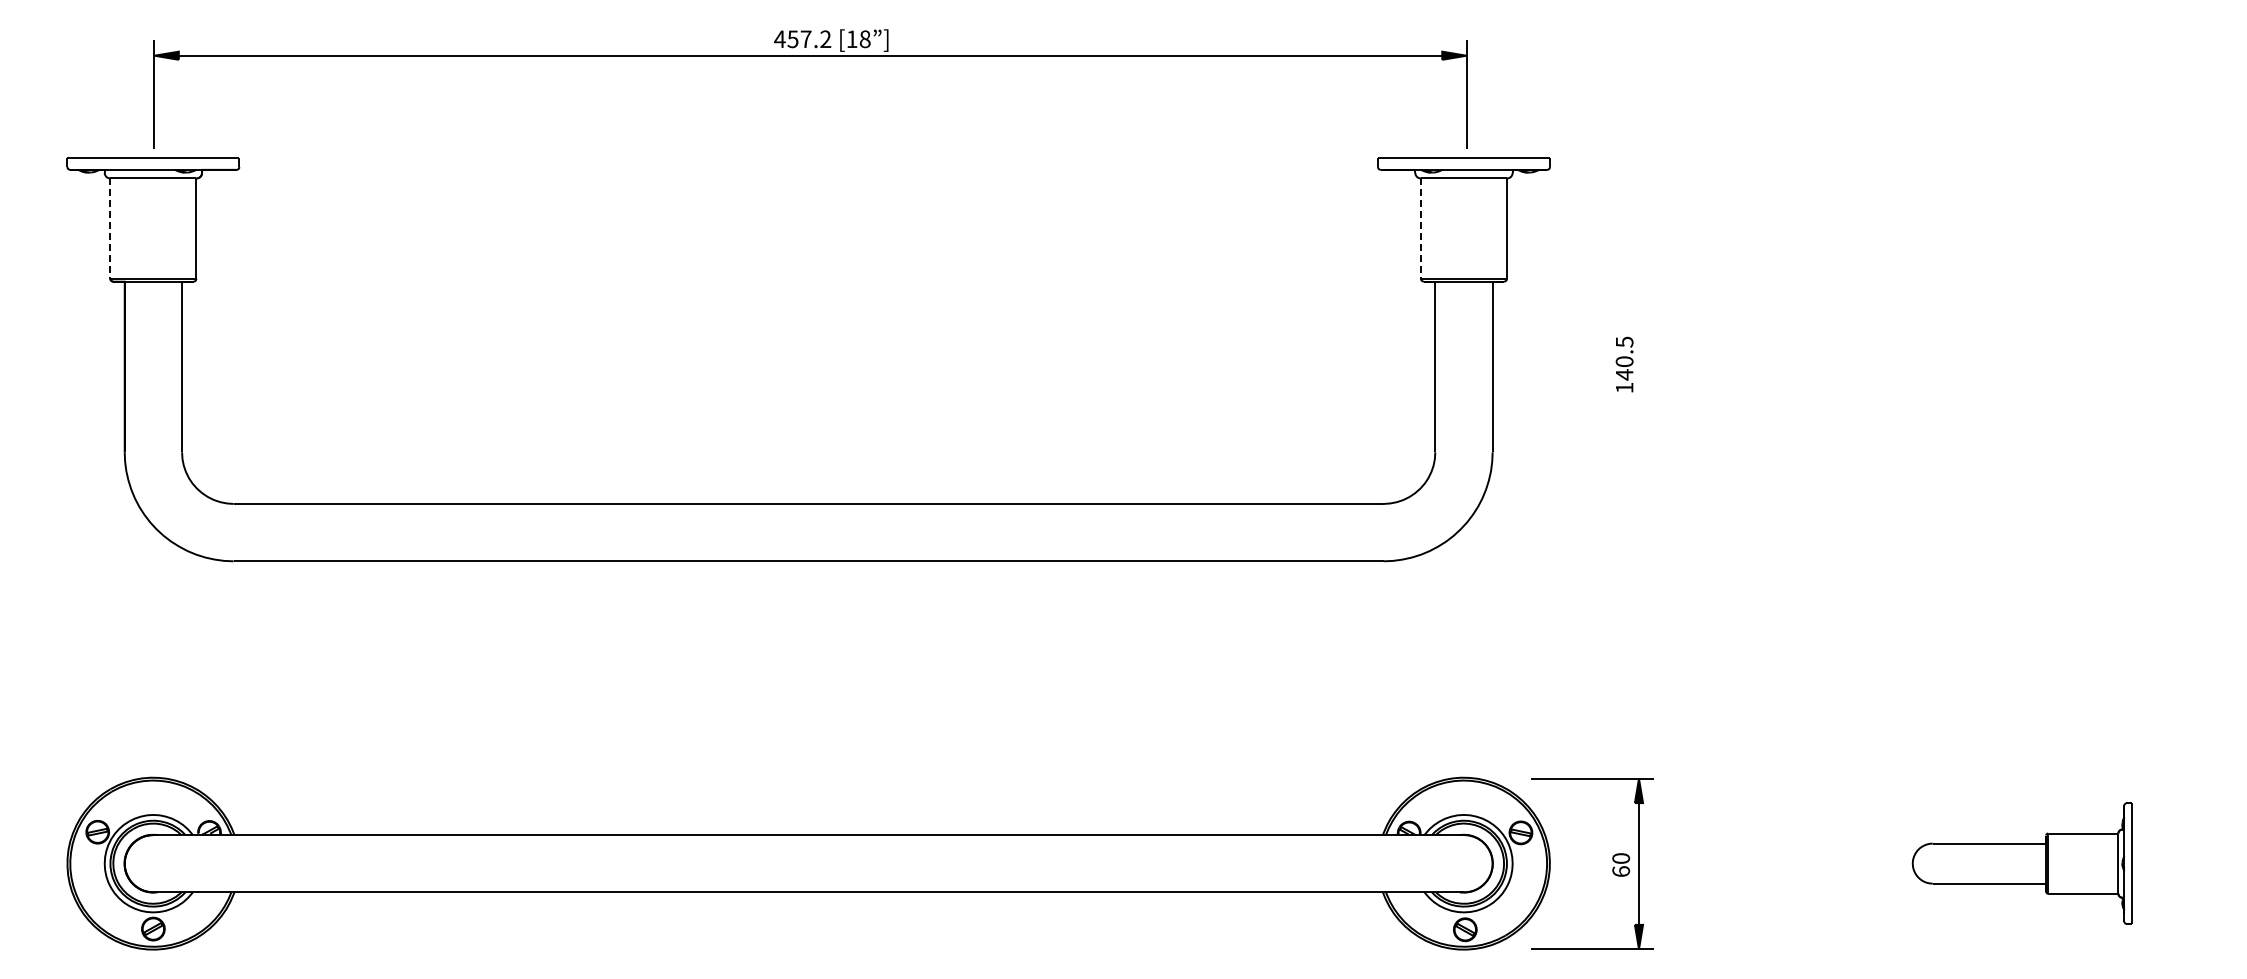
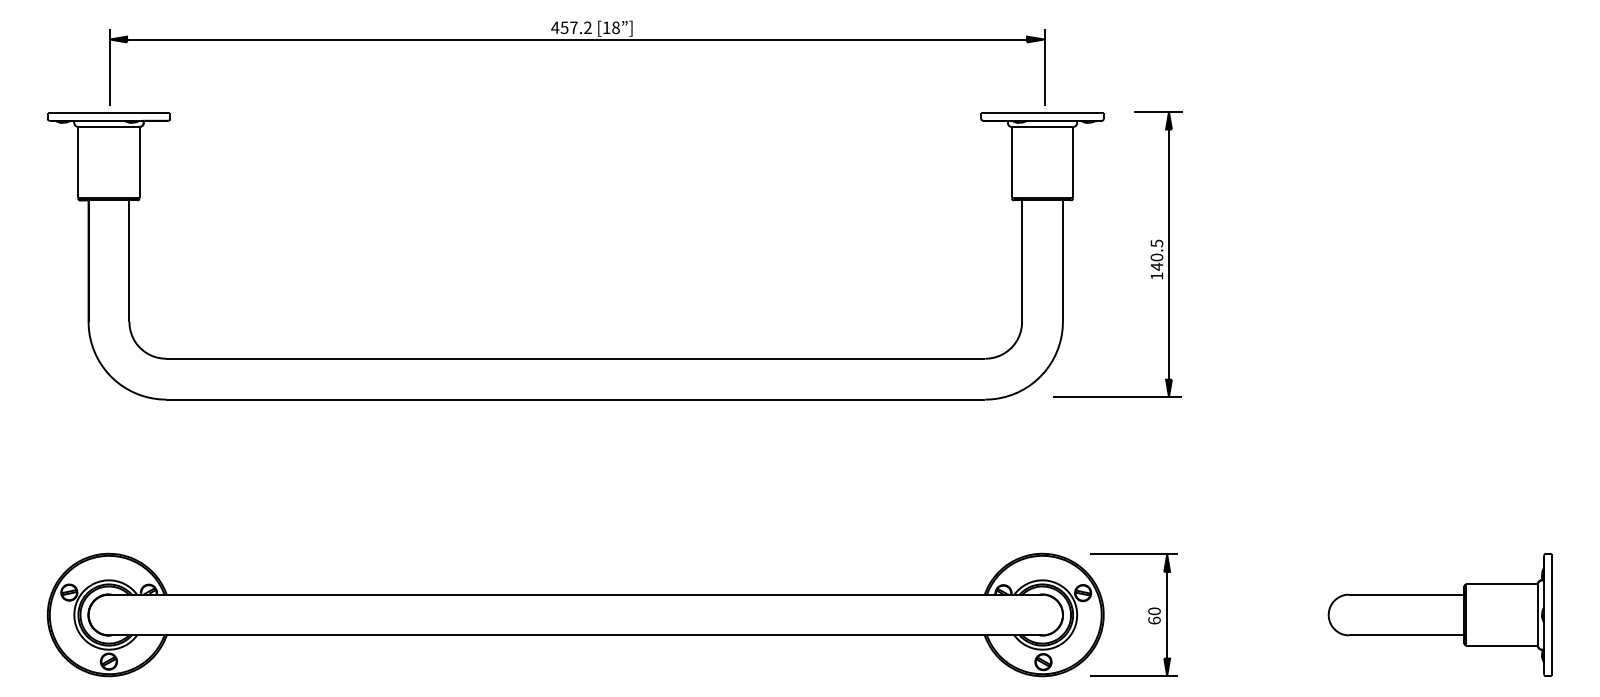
line: (110, 229) -> (78, 163), dashed -> solid
line: (1420, 229) -> (1011, 163), dashed -> solid
part: (1641, 357) -> (1168, 254), added
part: (2022, 863) -> (1440, 614), size x1.43

